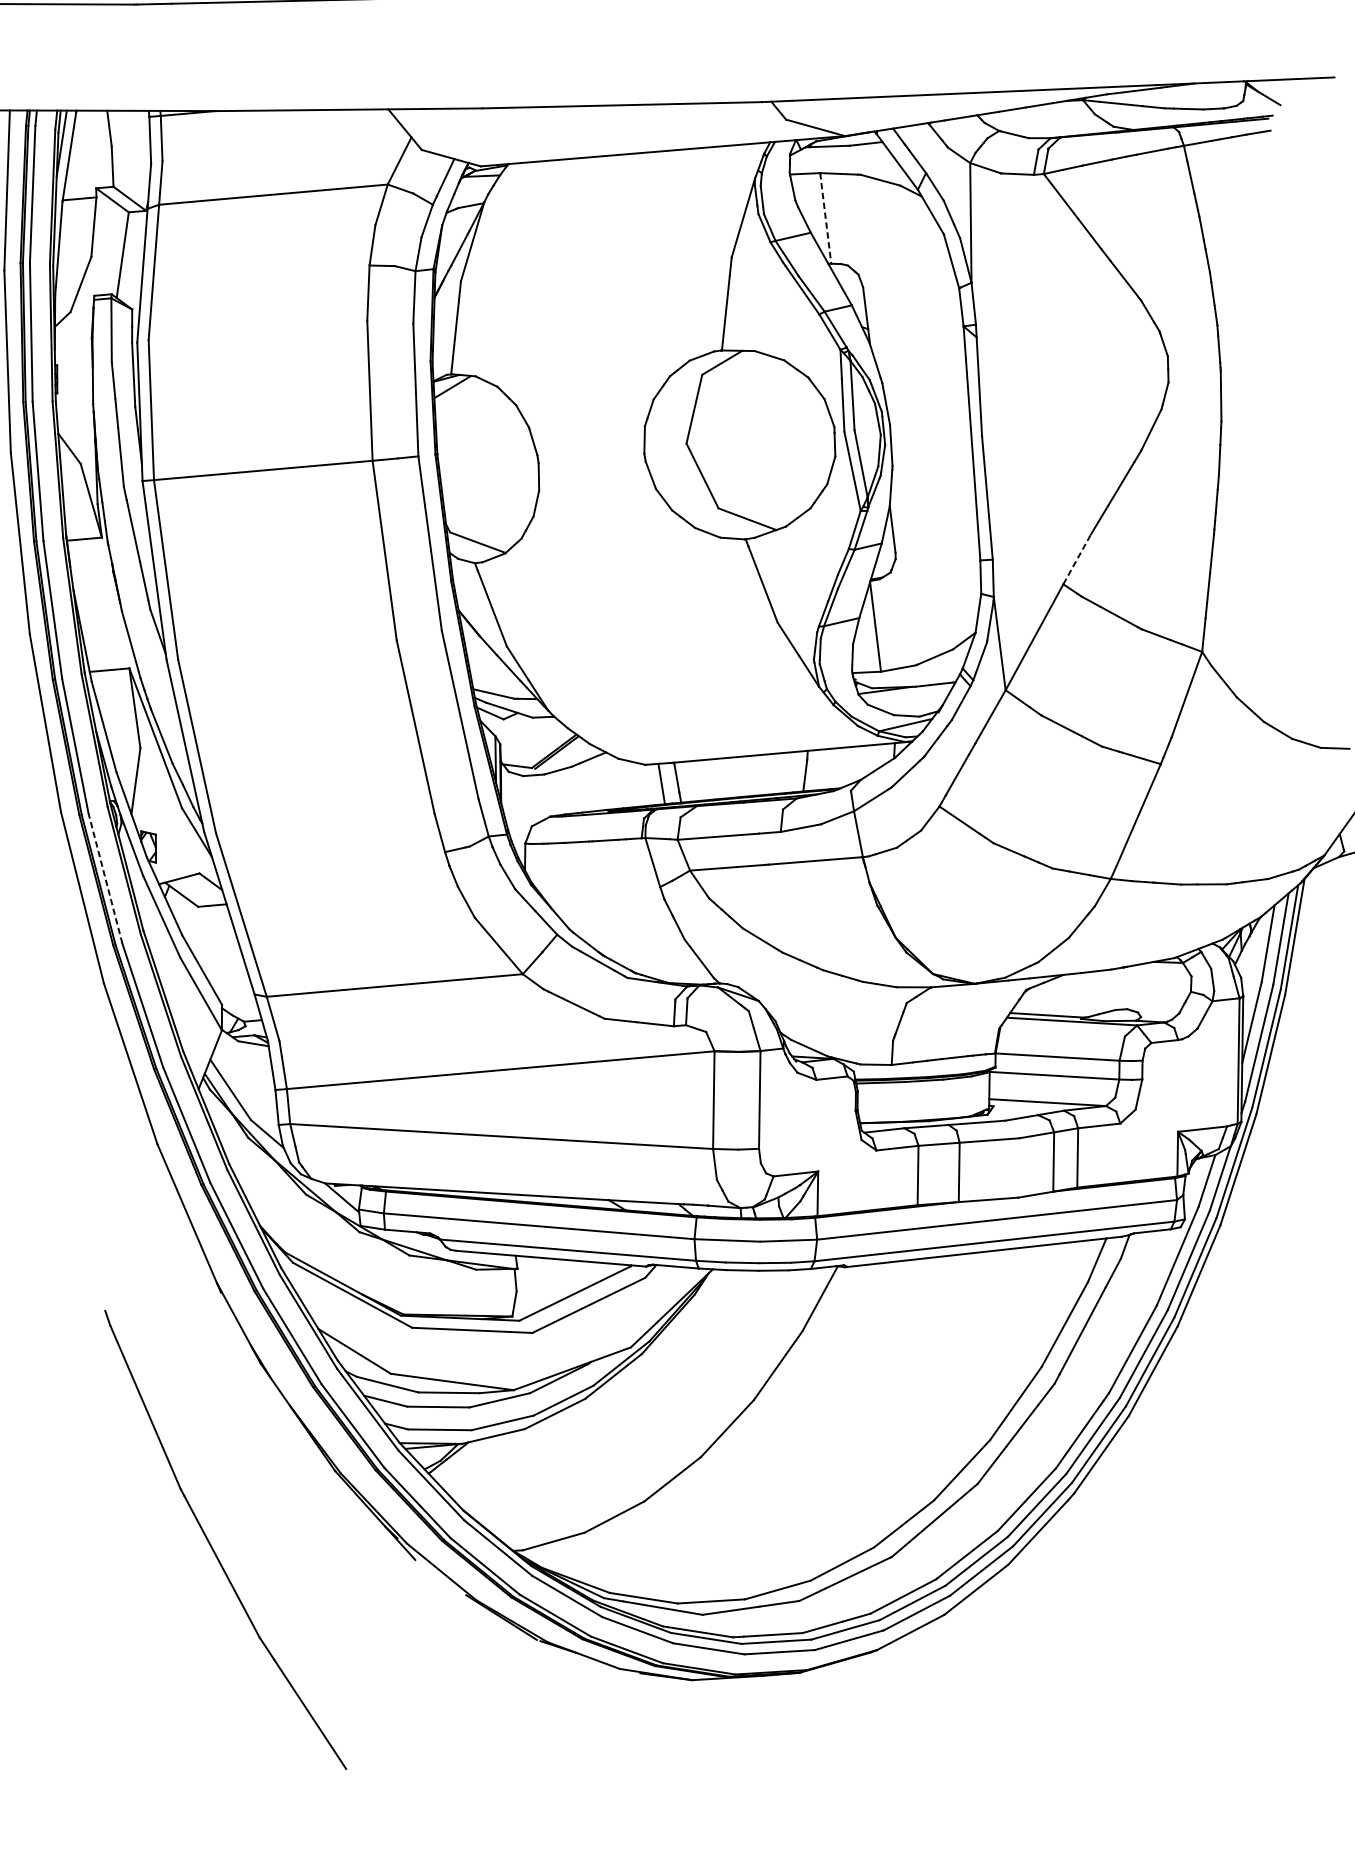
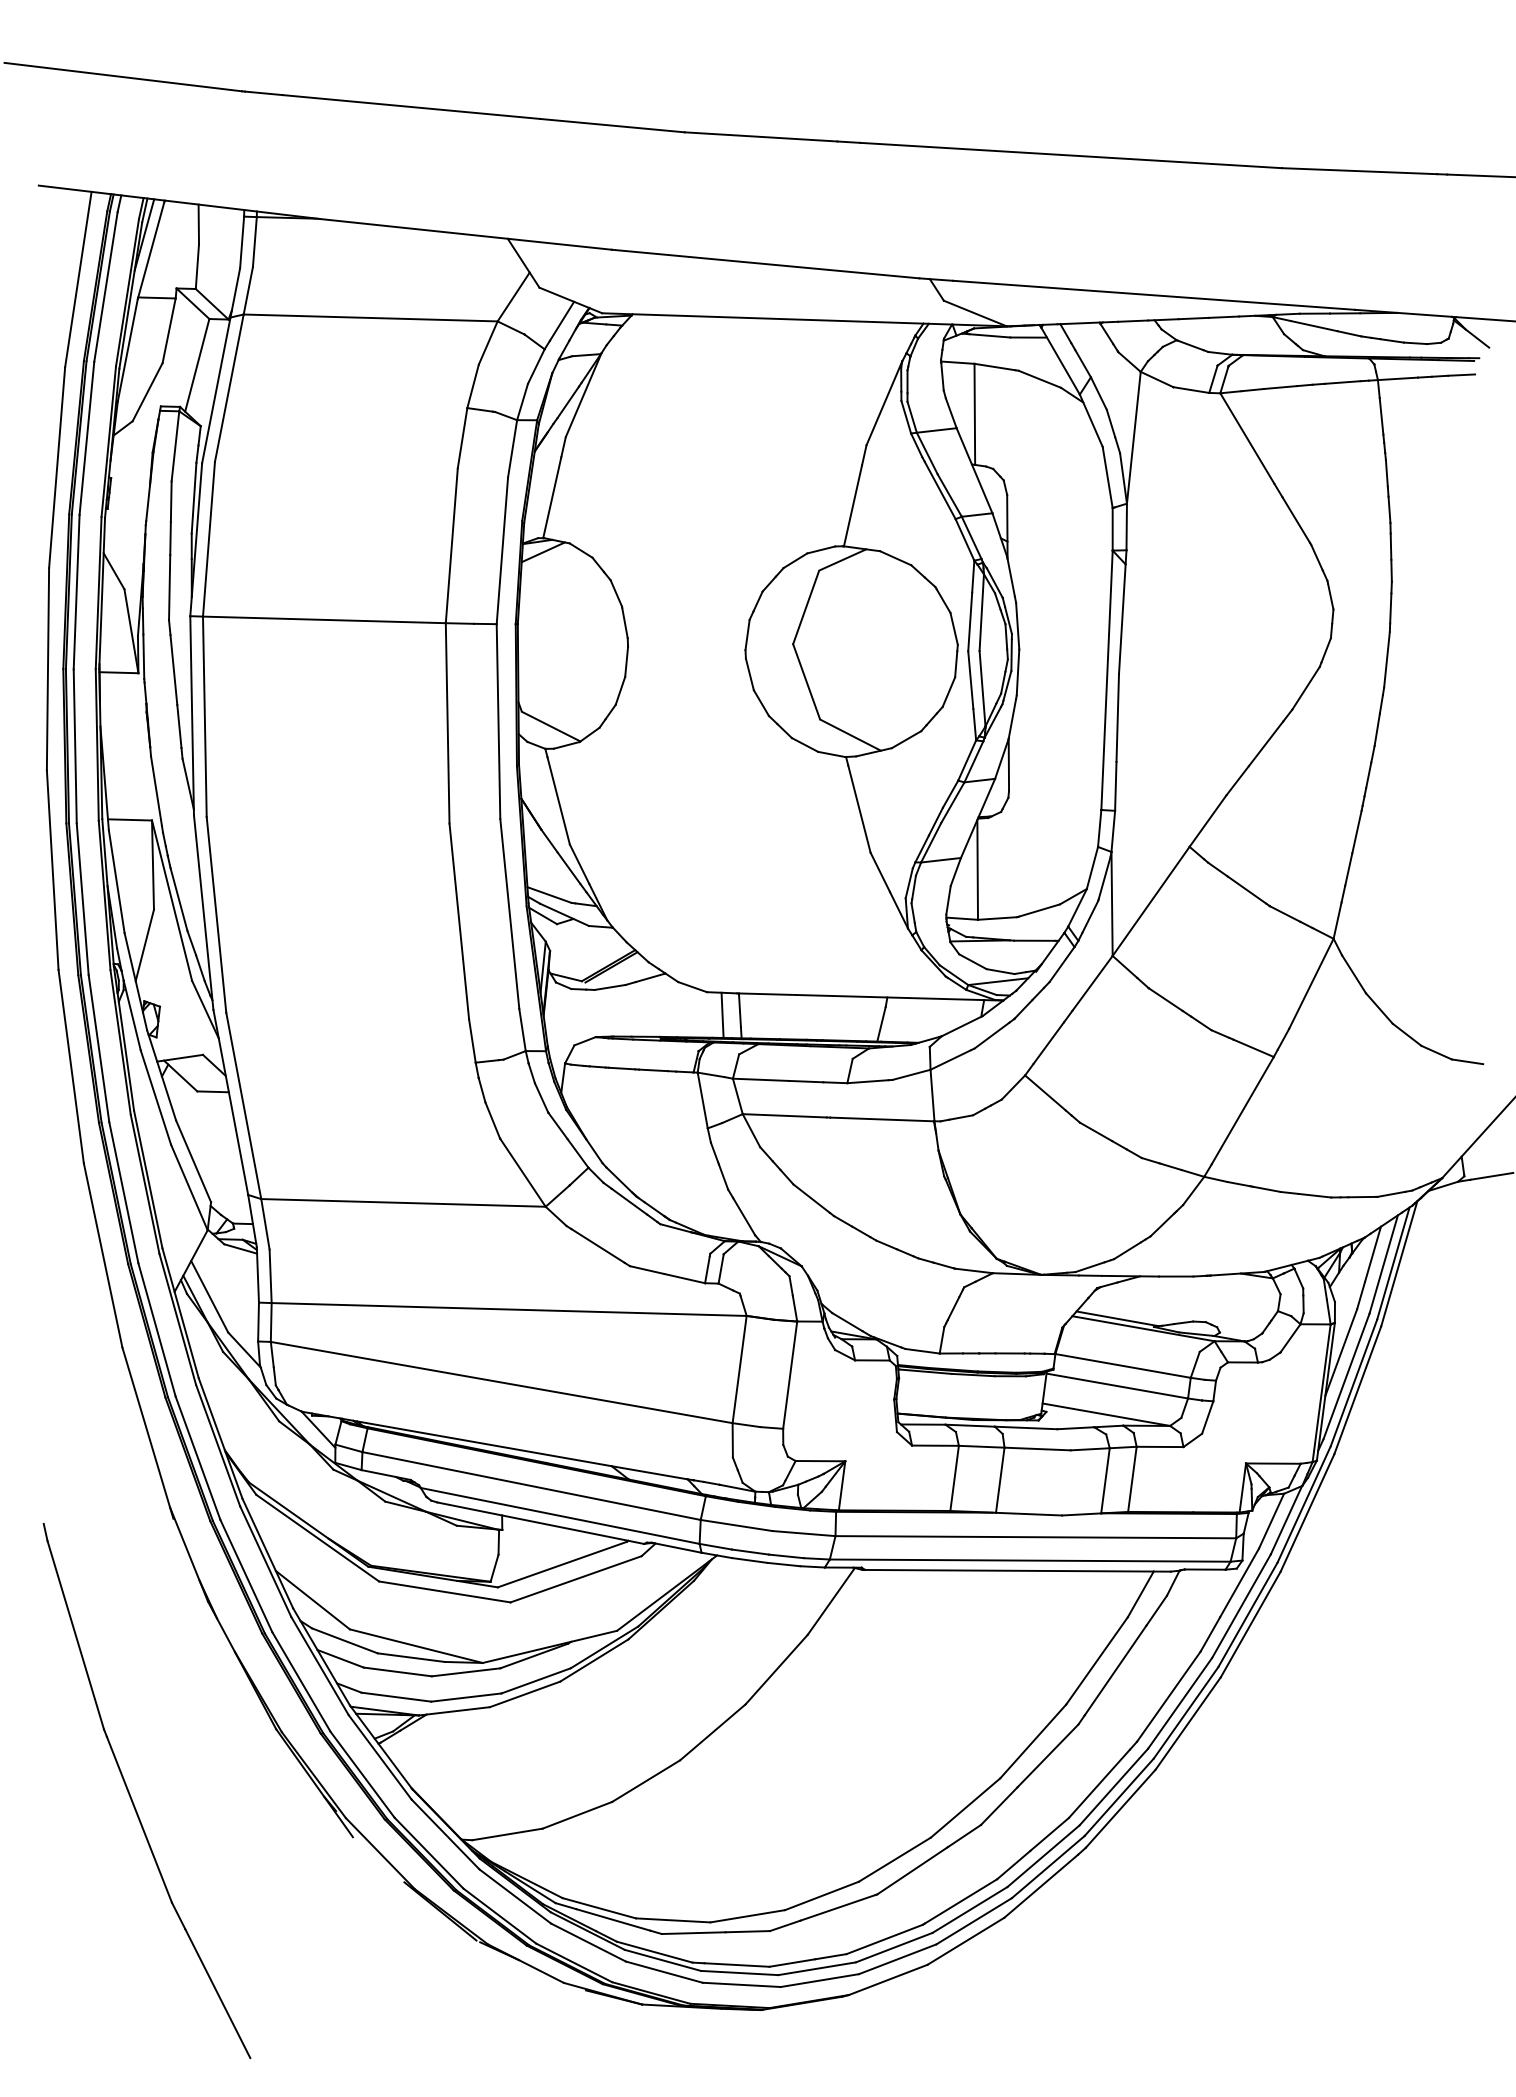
line: (825, 218) -> (974, 414), dashed -> solid
line: (1077, 559) -> (1208, 821), dashed -> solid
line: (105, 878) -> (98, 1048), dashed -> solid

